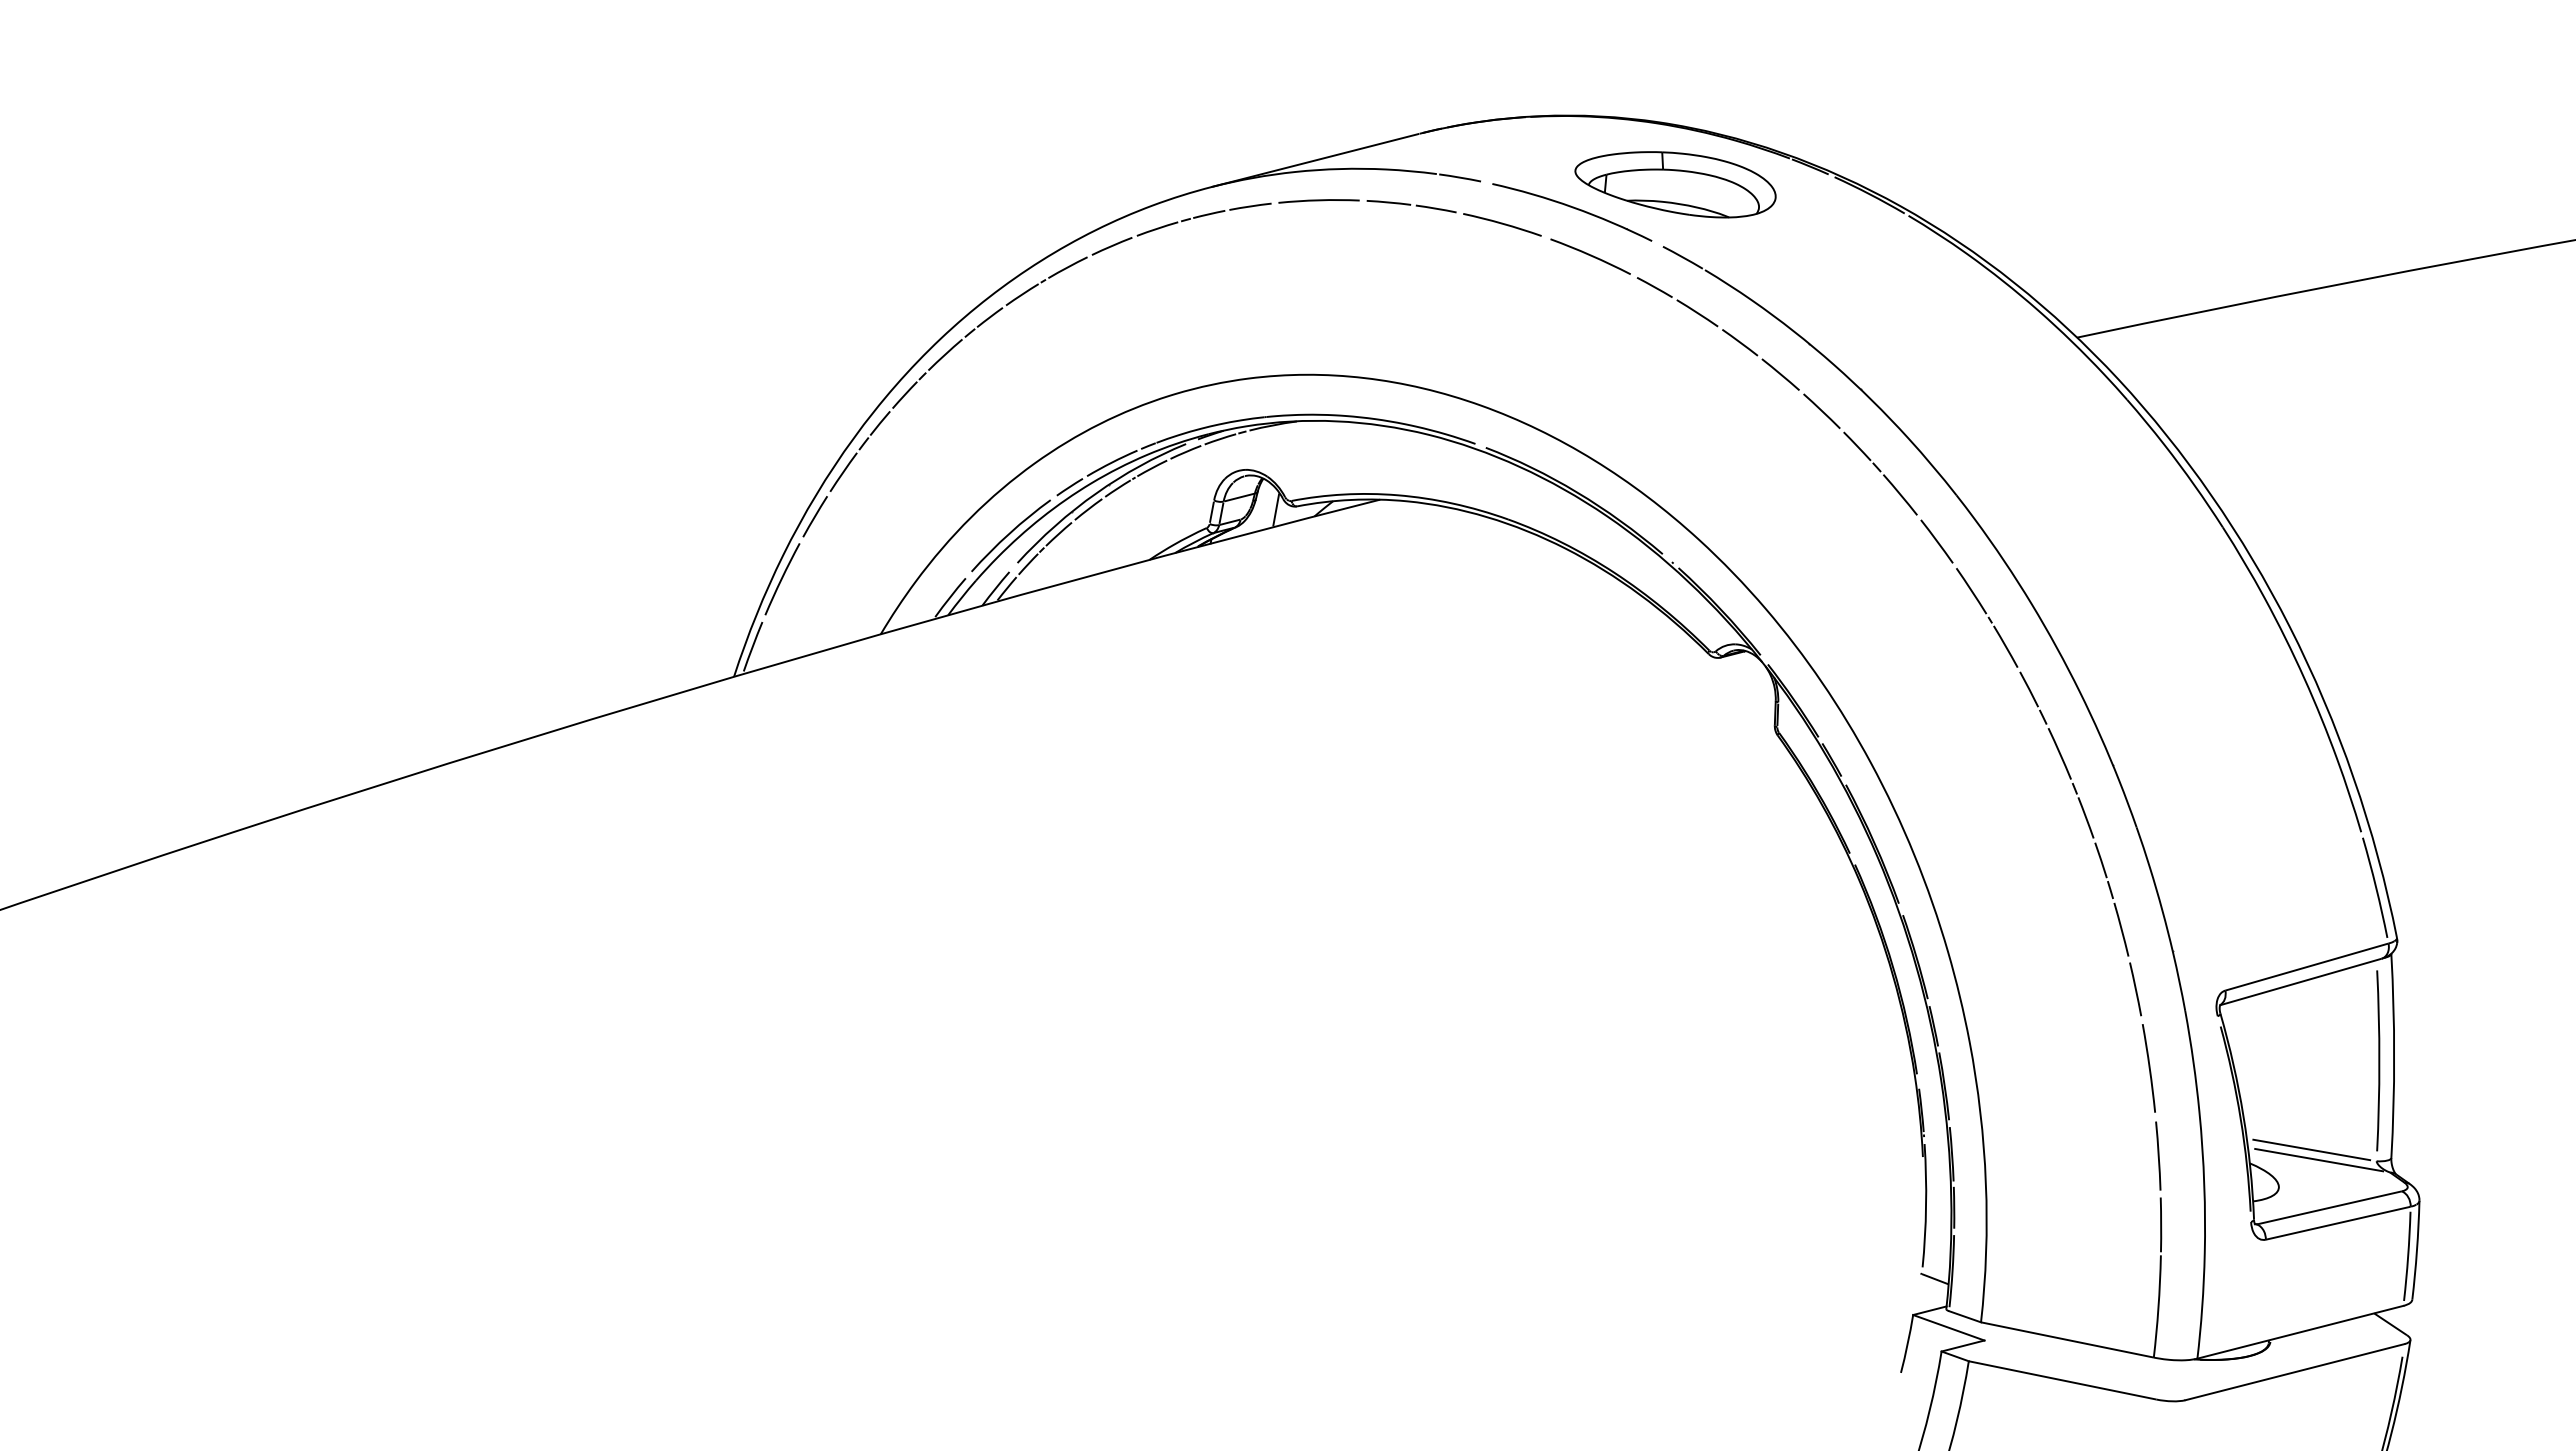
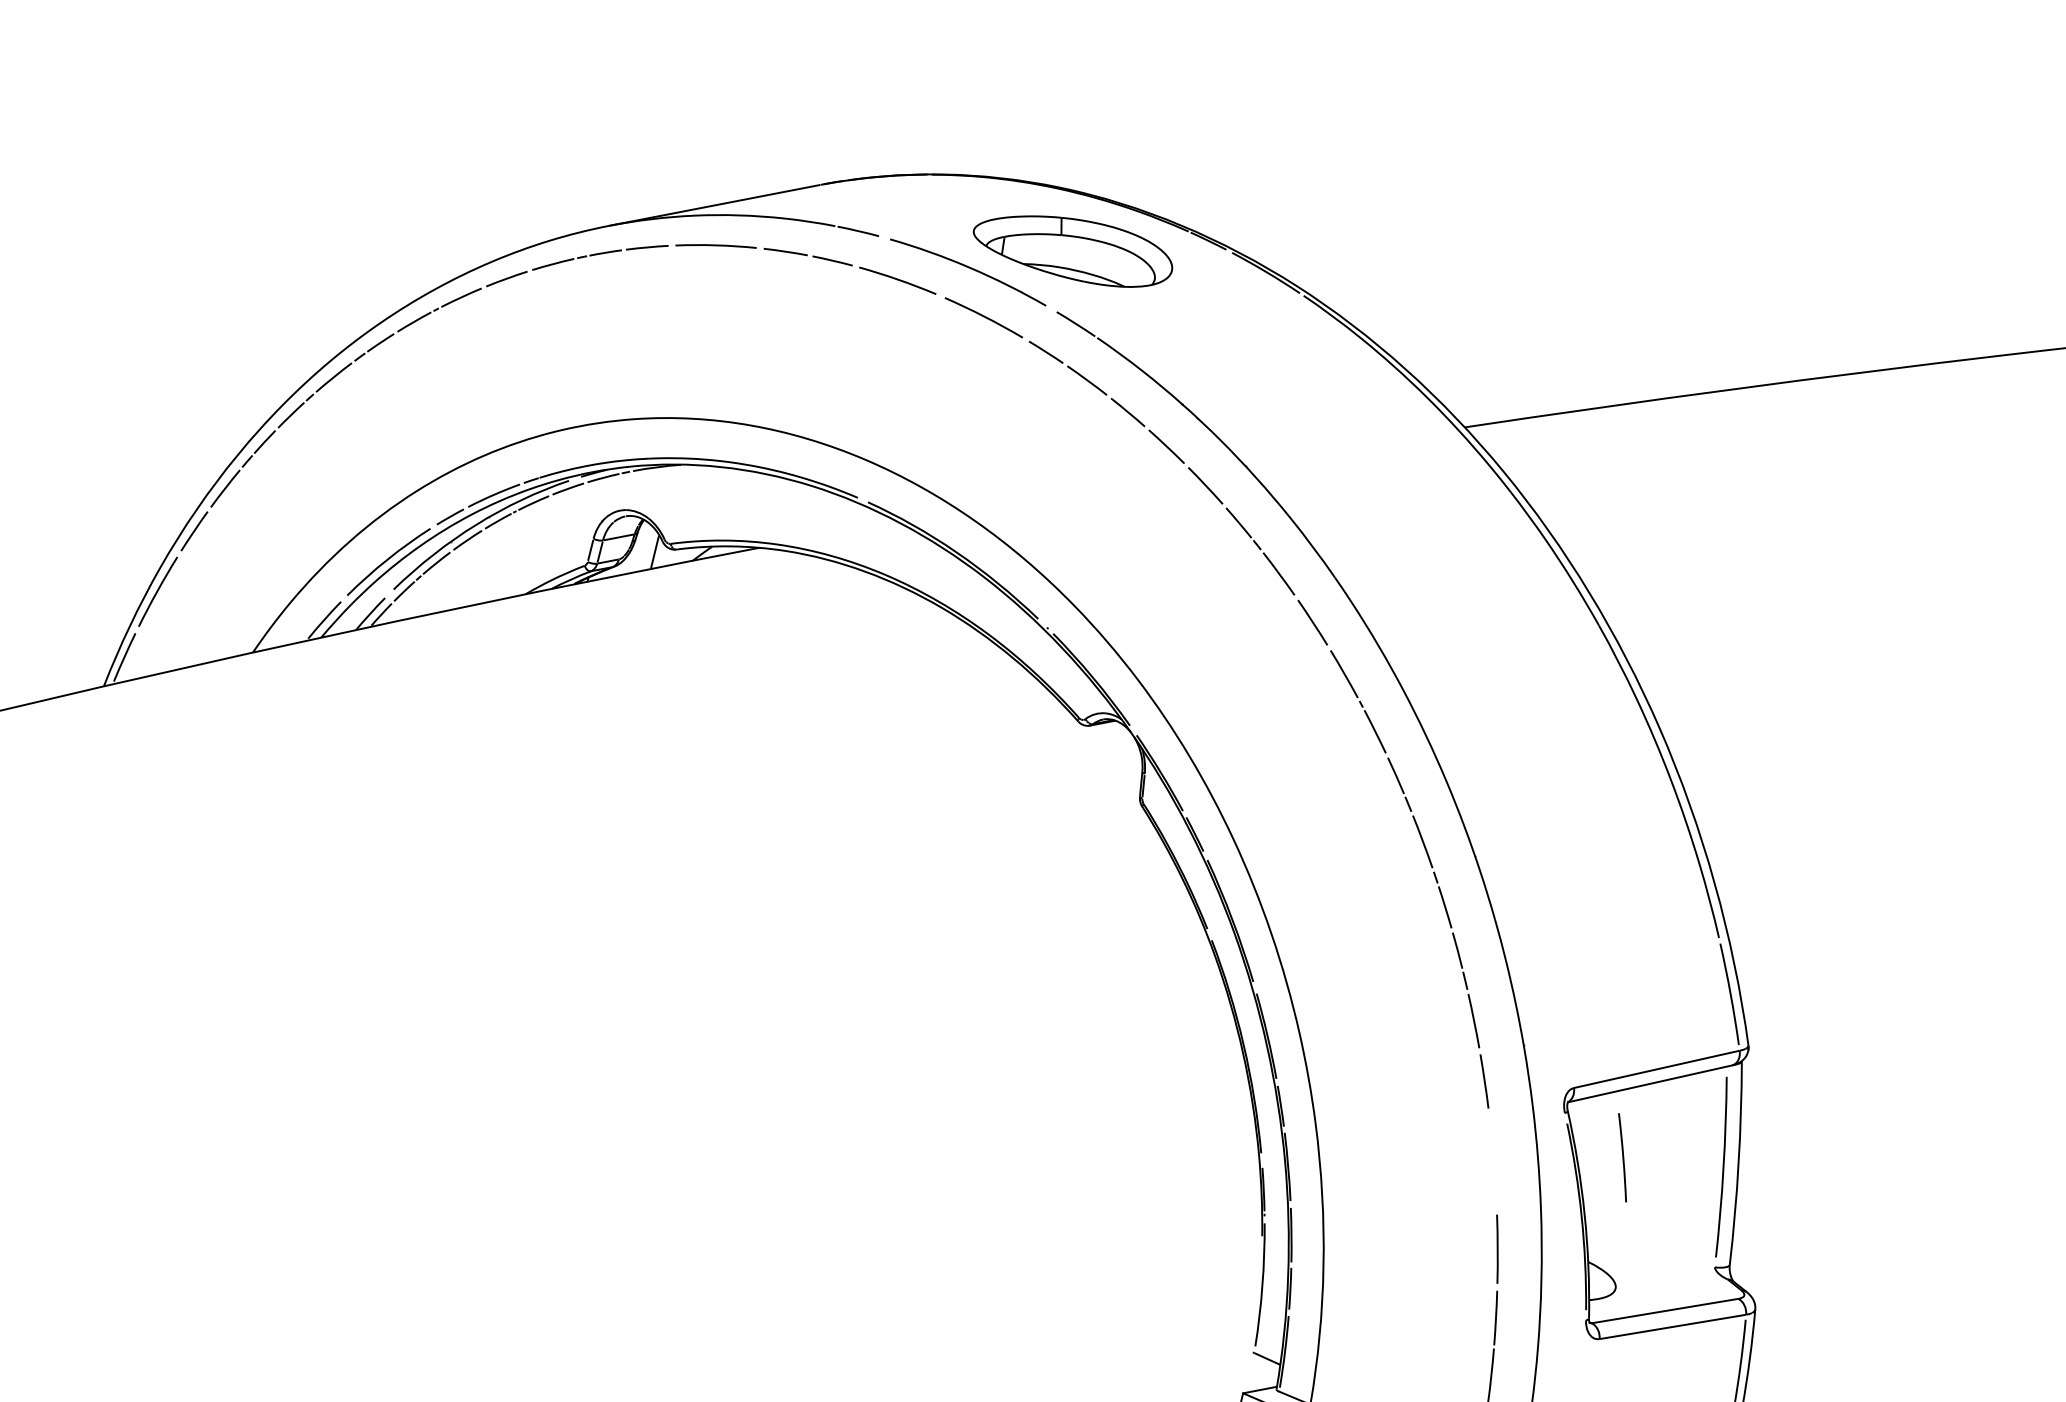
line: (2148, 1068) -> (1622, 1157), moved
line: (2311, 1149) -> (1650, 1251), removed
line: (2319, 1159) -> (1657, 1262), removed

